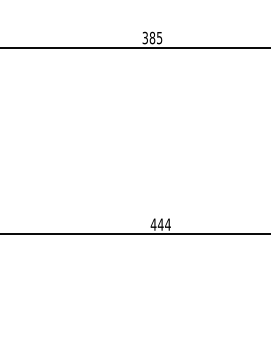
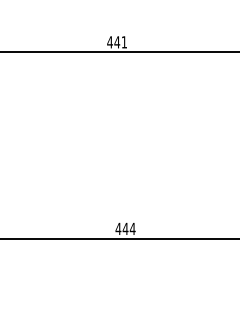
text: (152, 37) -> (117, 41), 385 -> 441

